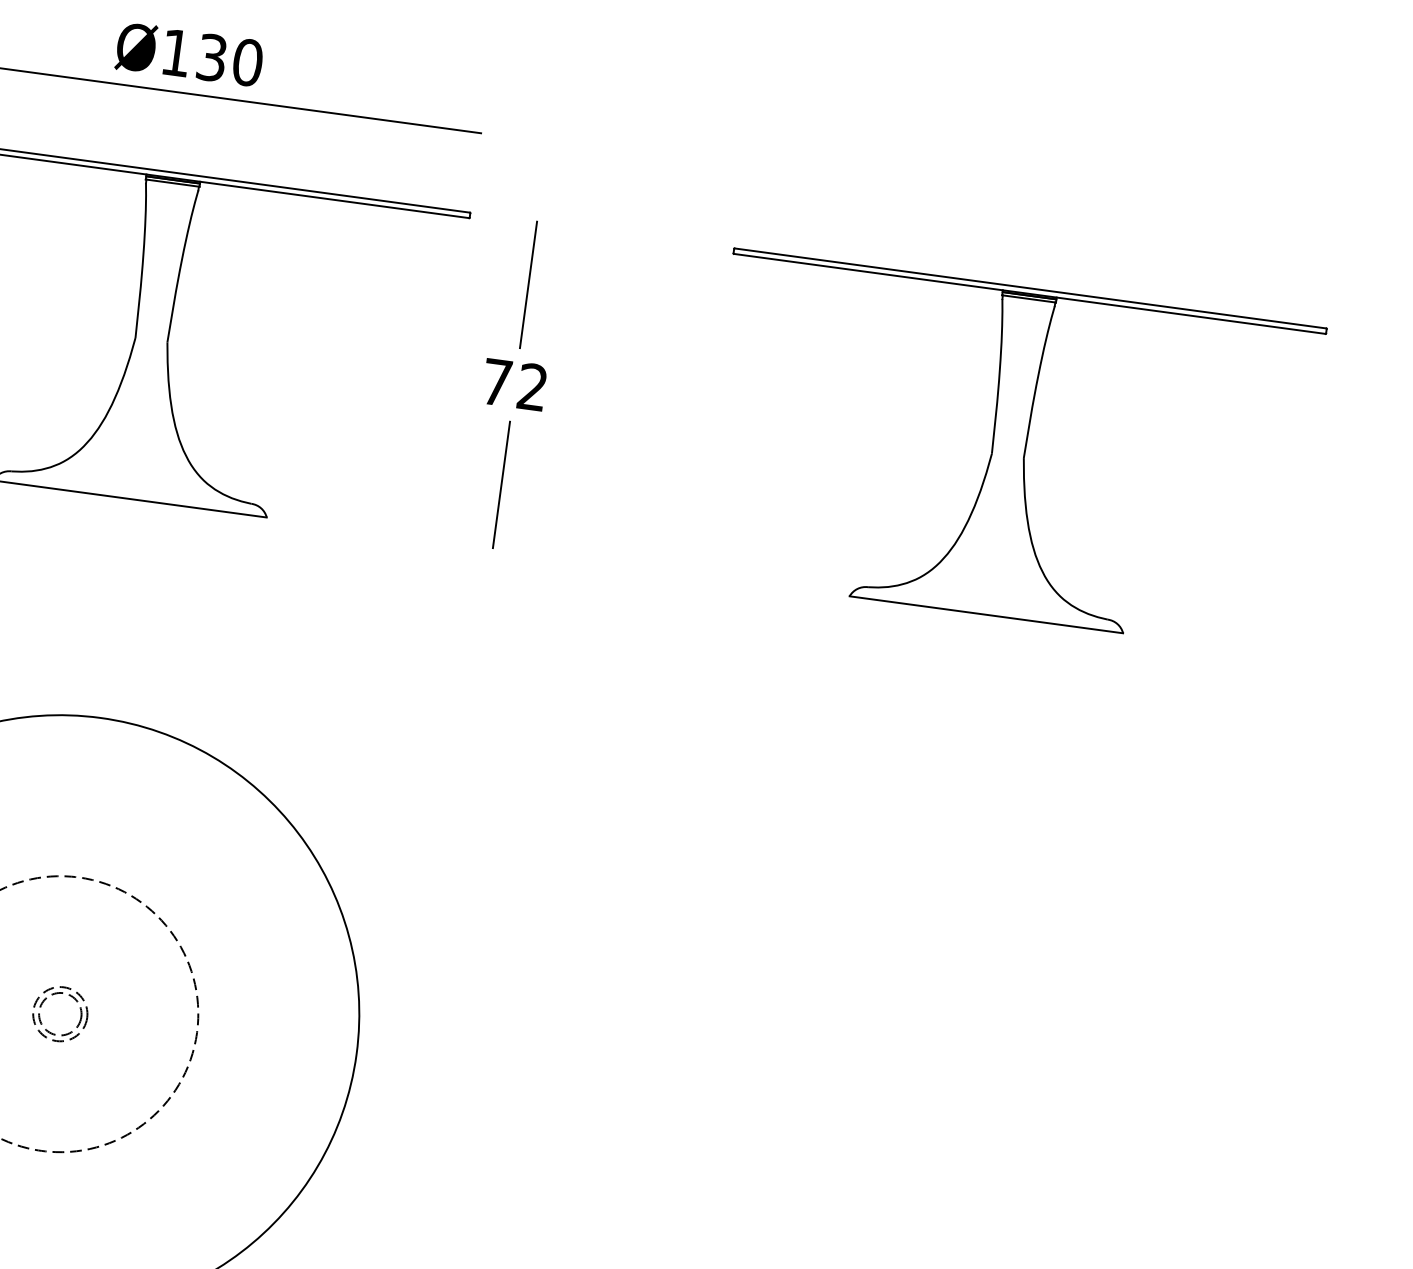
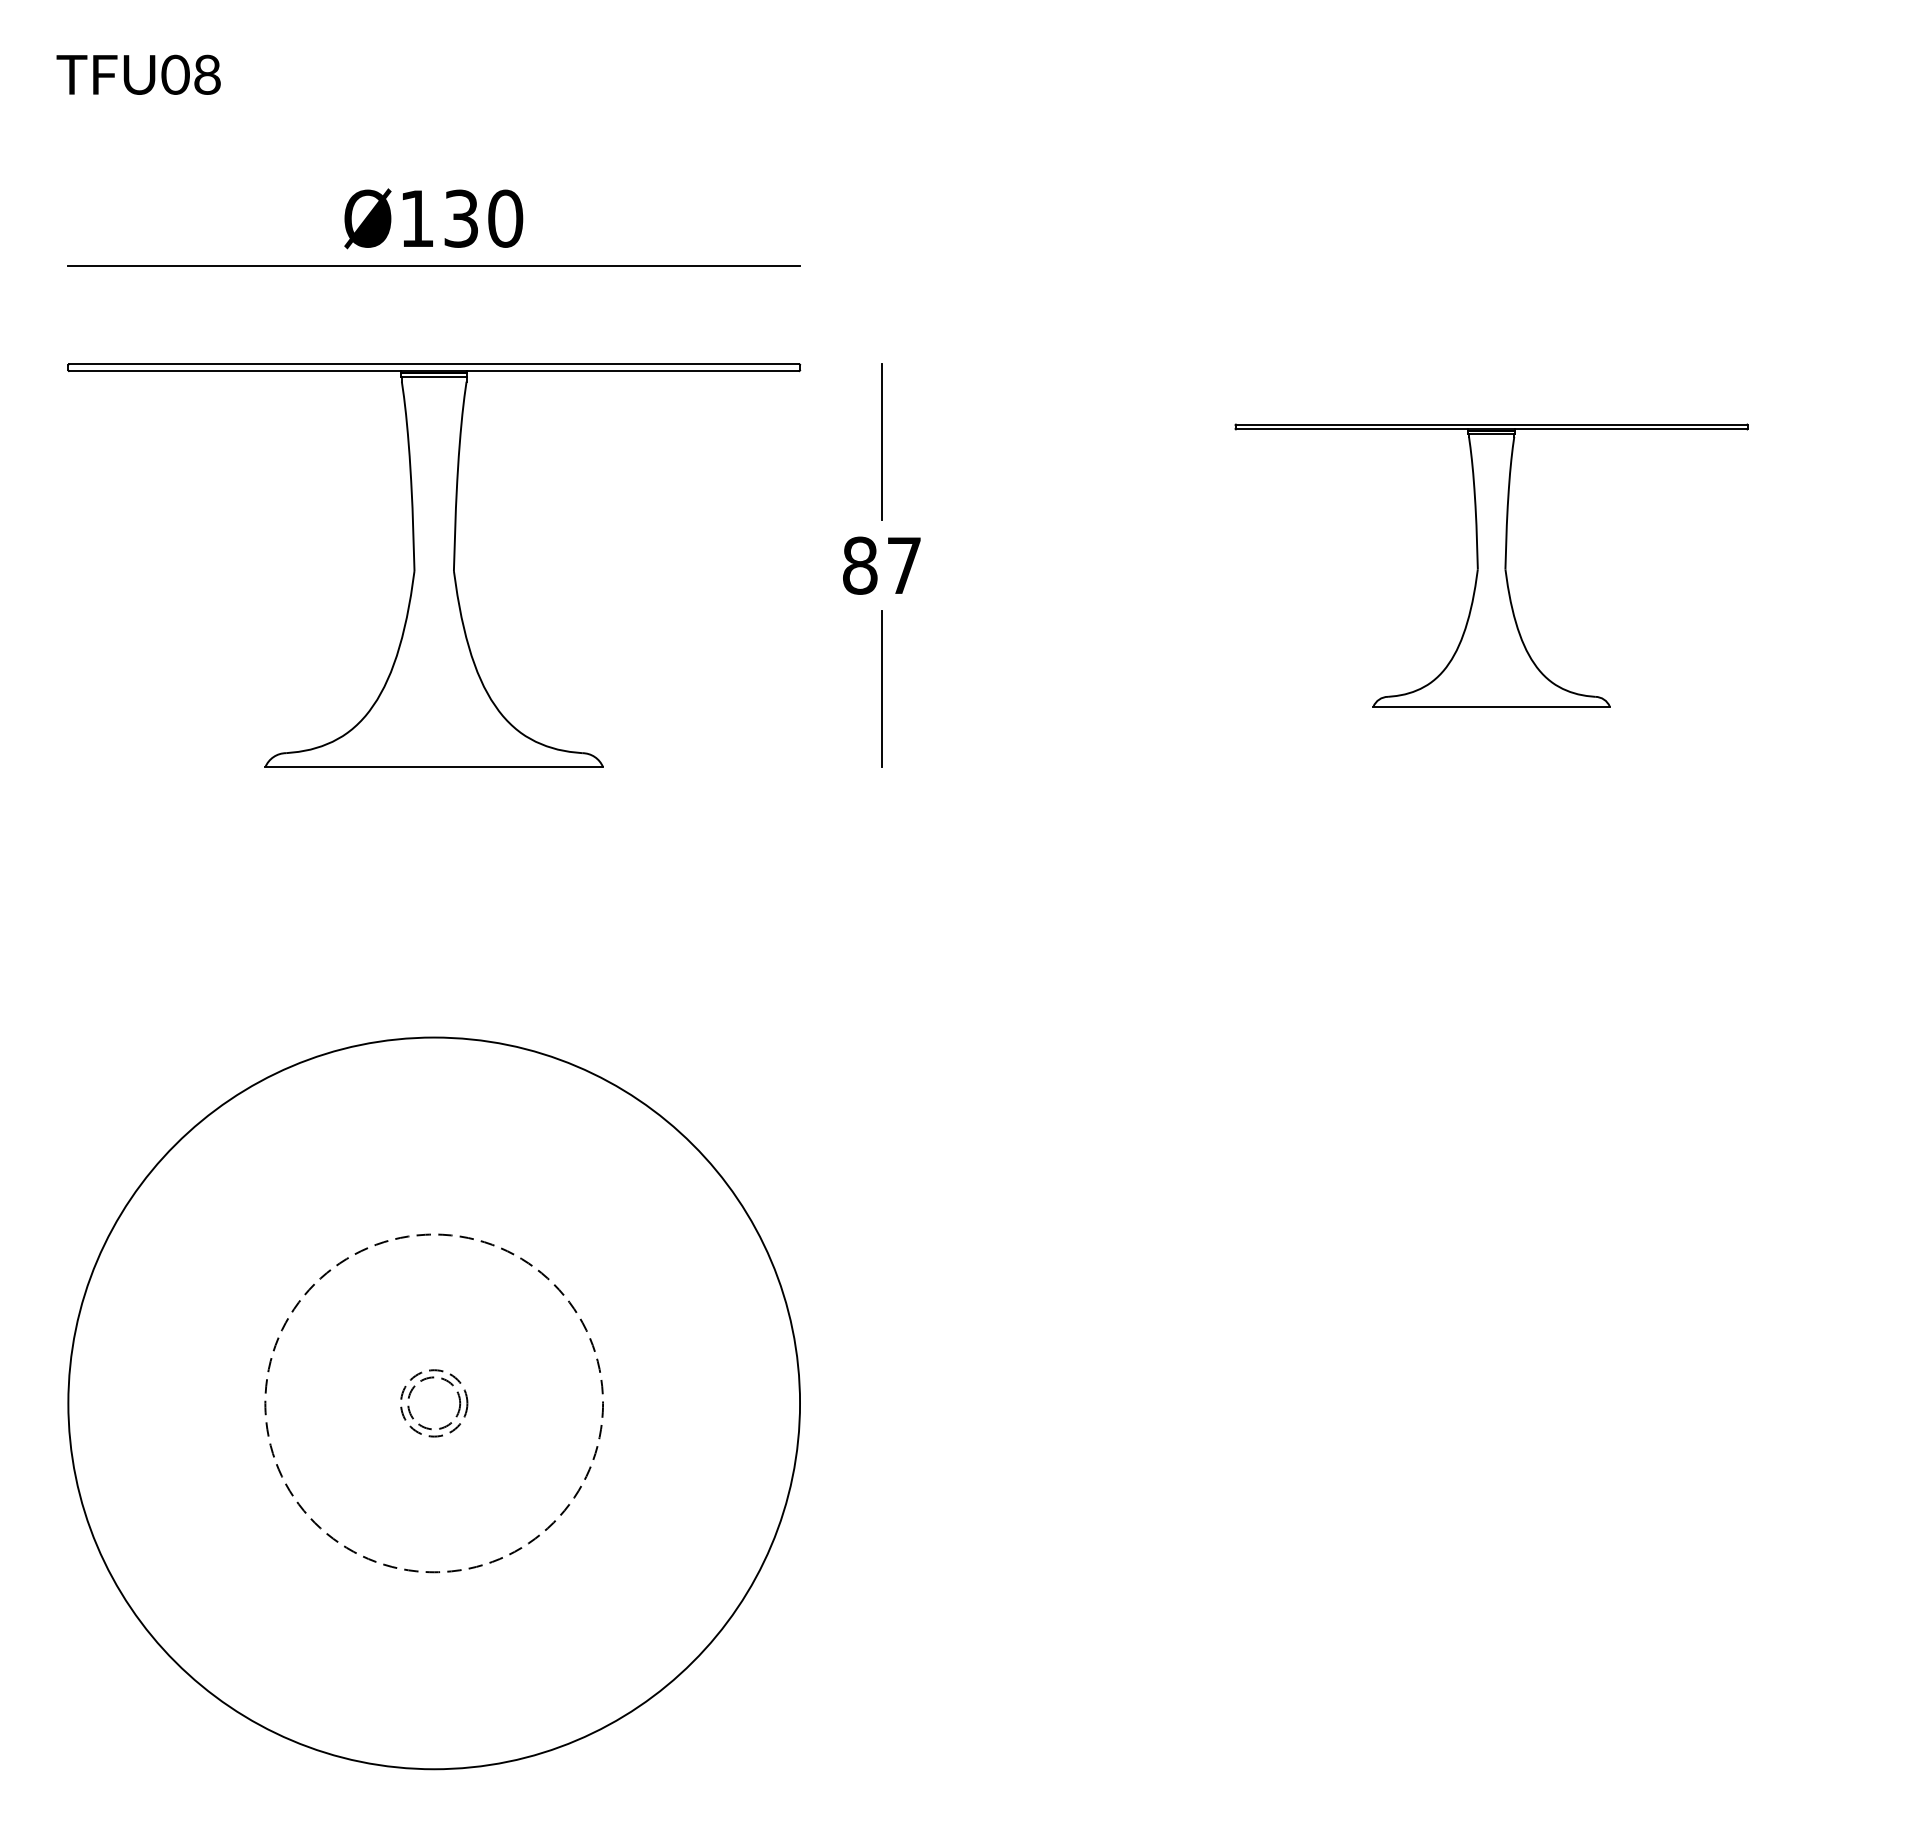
text: (514, 384) -> (881, 565), 72 -> 87
part: (1008, 451) -> (1491, 565), size x0.7

